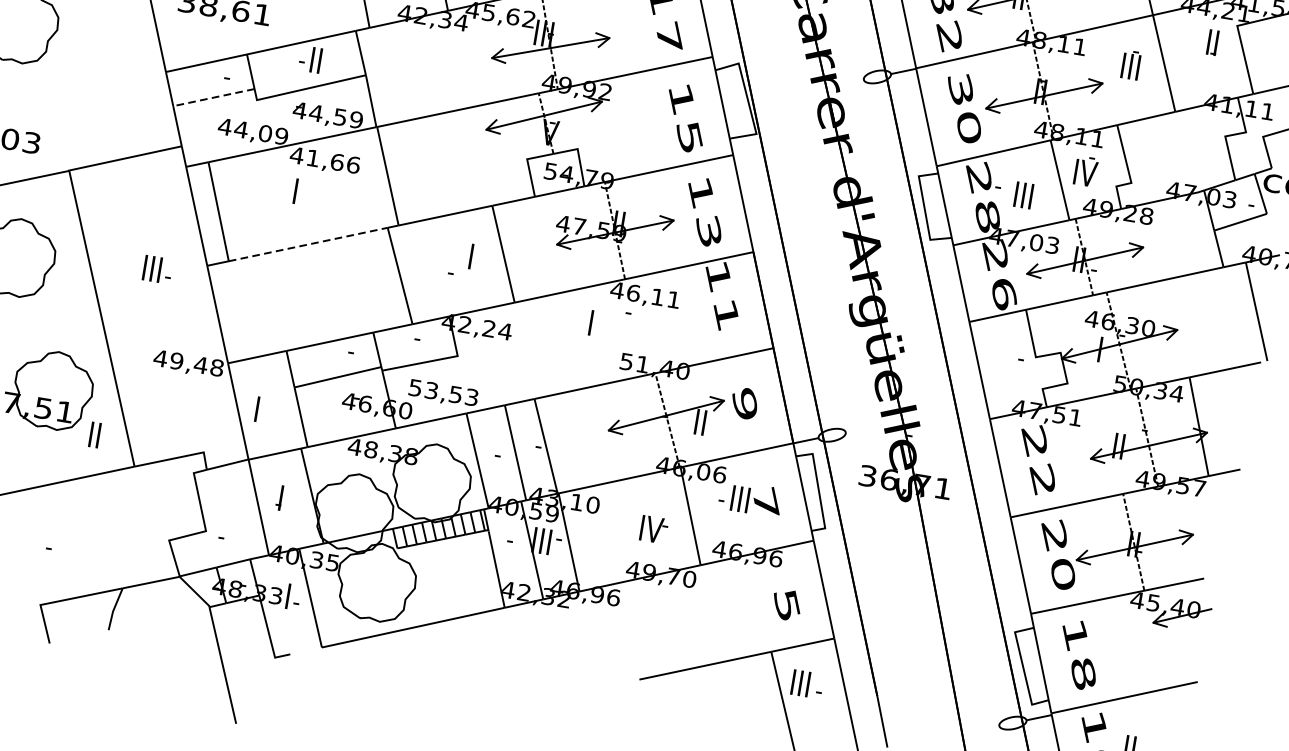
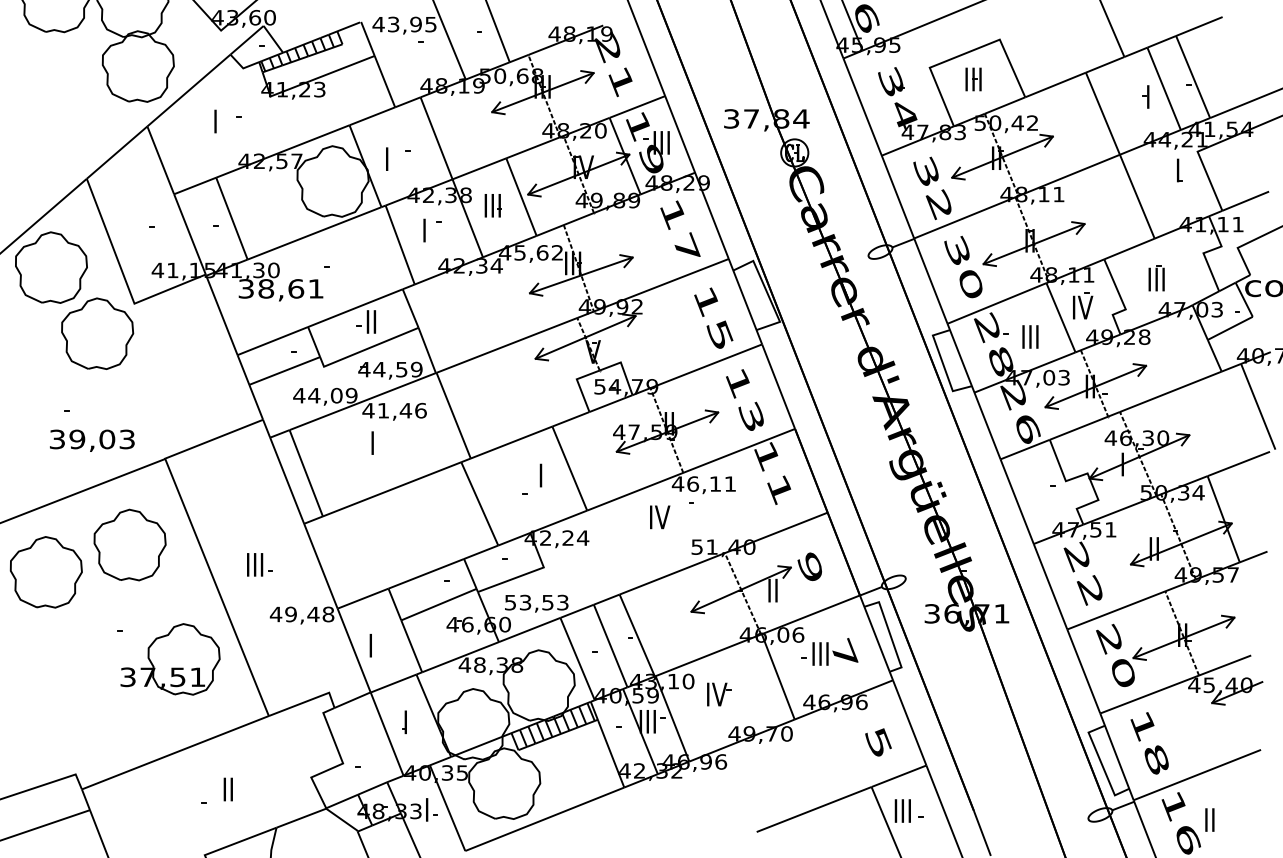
text: (1212, 42) -> (1177, 170), II -> I
part: (1130, 65) -> (1156, 278), moved
line: (213, 97) -> (284, 370), dashed -> solid
text: (336, 161) -> (405, 410), 41,66 -> 41,46
line: (308, 244) -> (392, 489), dashed -> solid
part: (157, 269) -> (259, 564), moved
text: (592, 323) -> (660, 517), I -> IV
text: (94, 434) -> (227, 789), moved
part: (654, 529) -> (719, 694), moved

